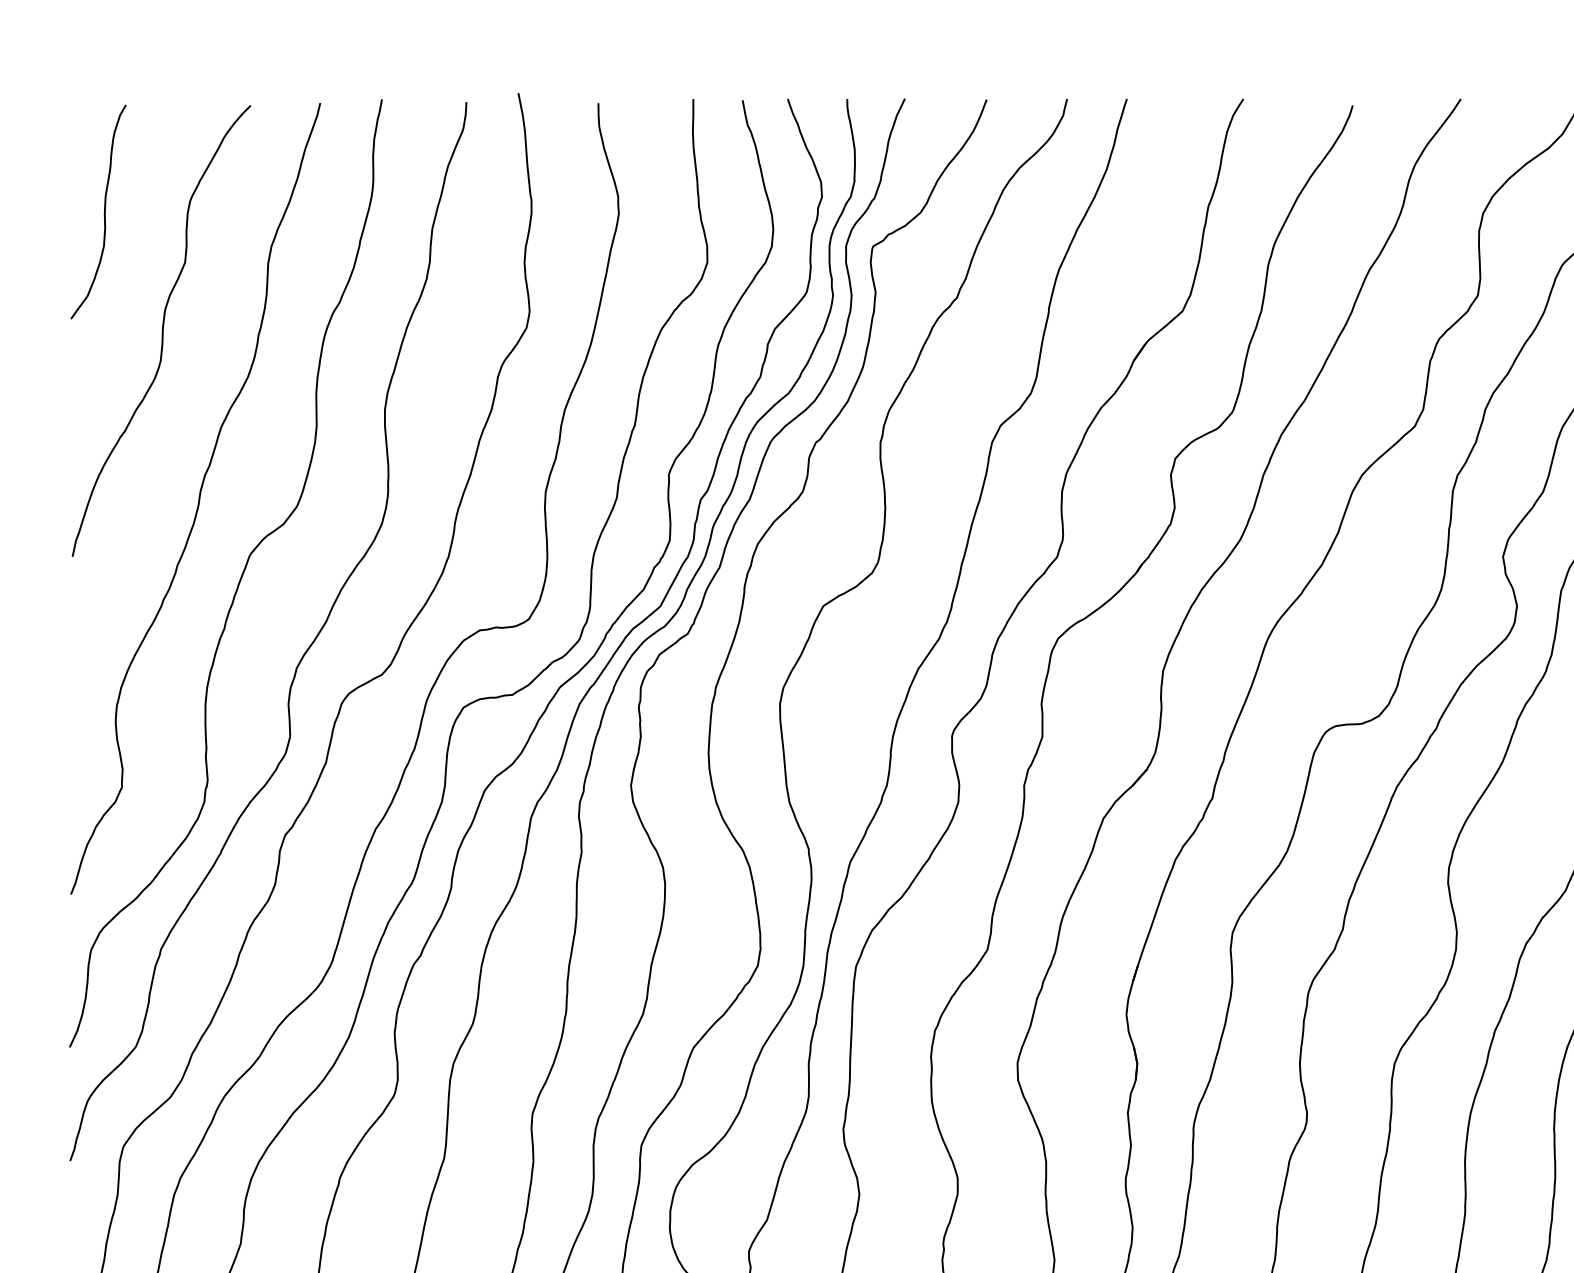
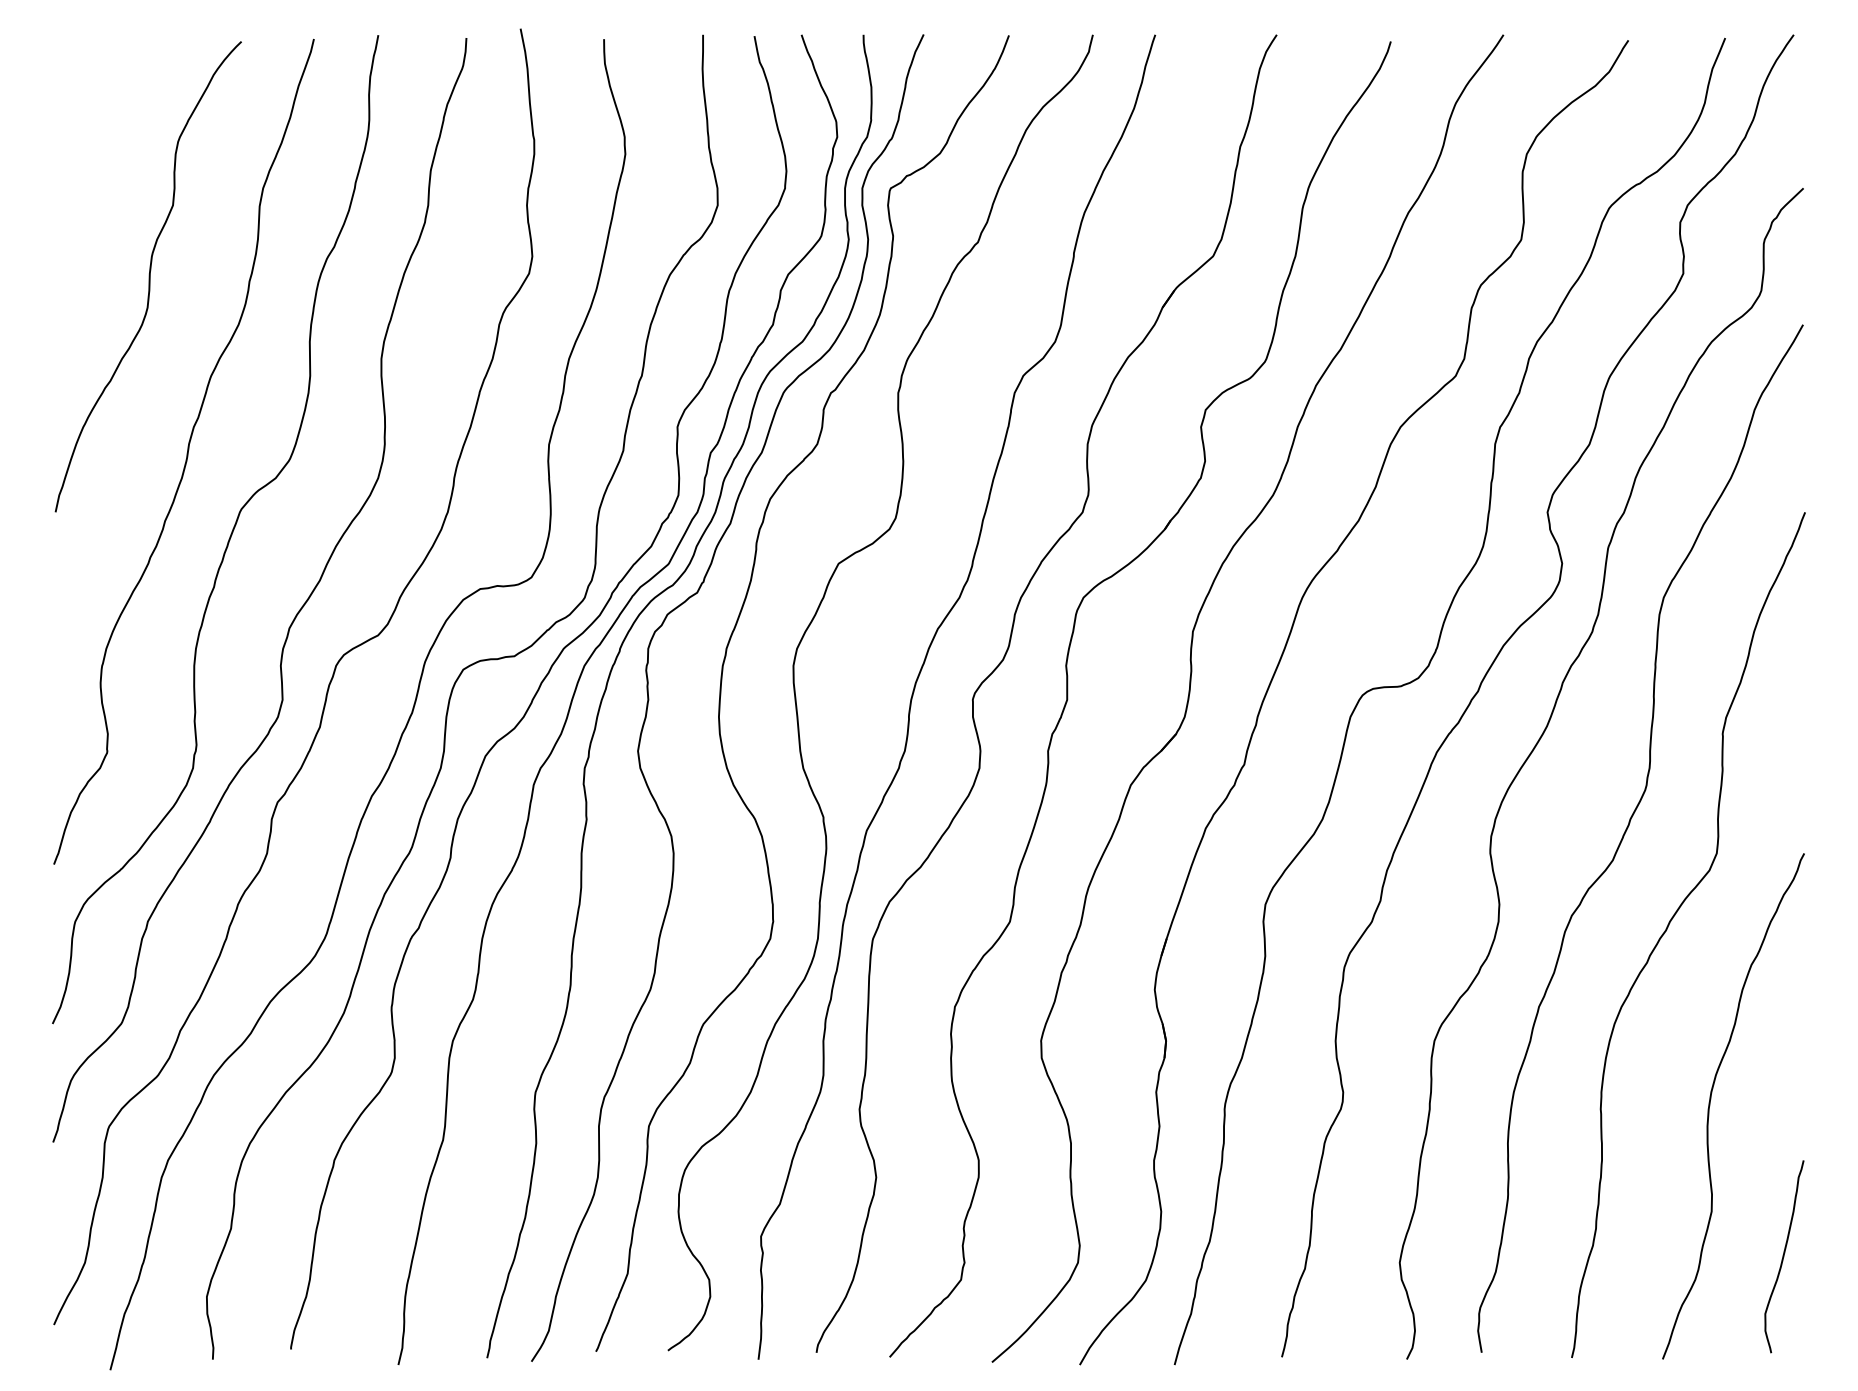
curve: (104, 211) -> (88, 152), removed

